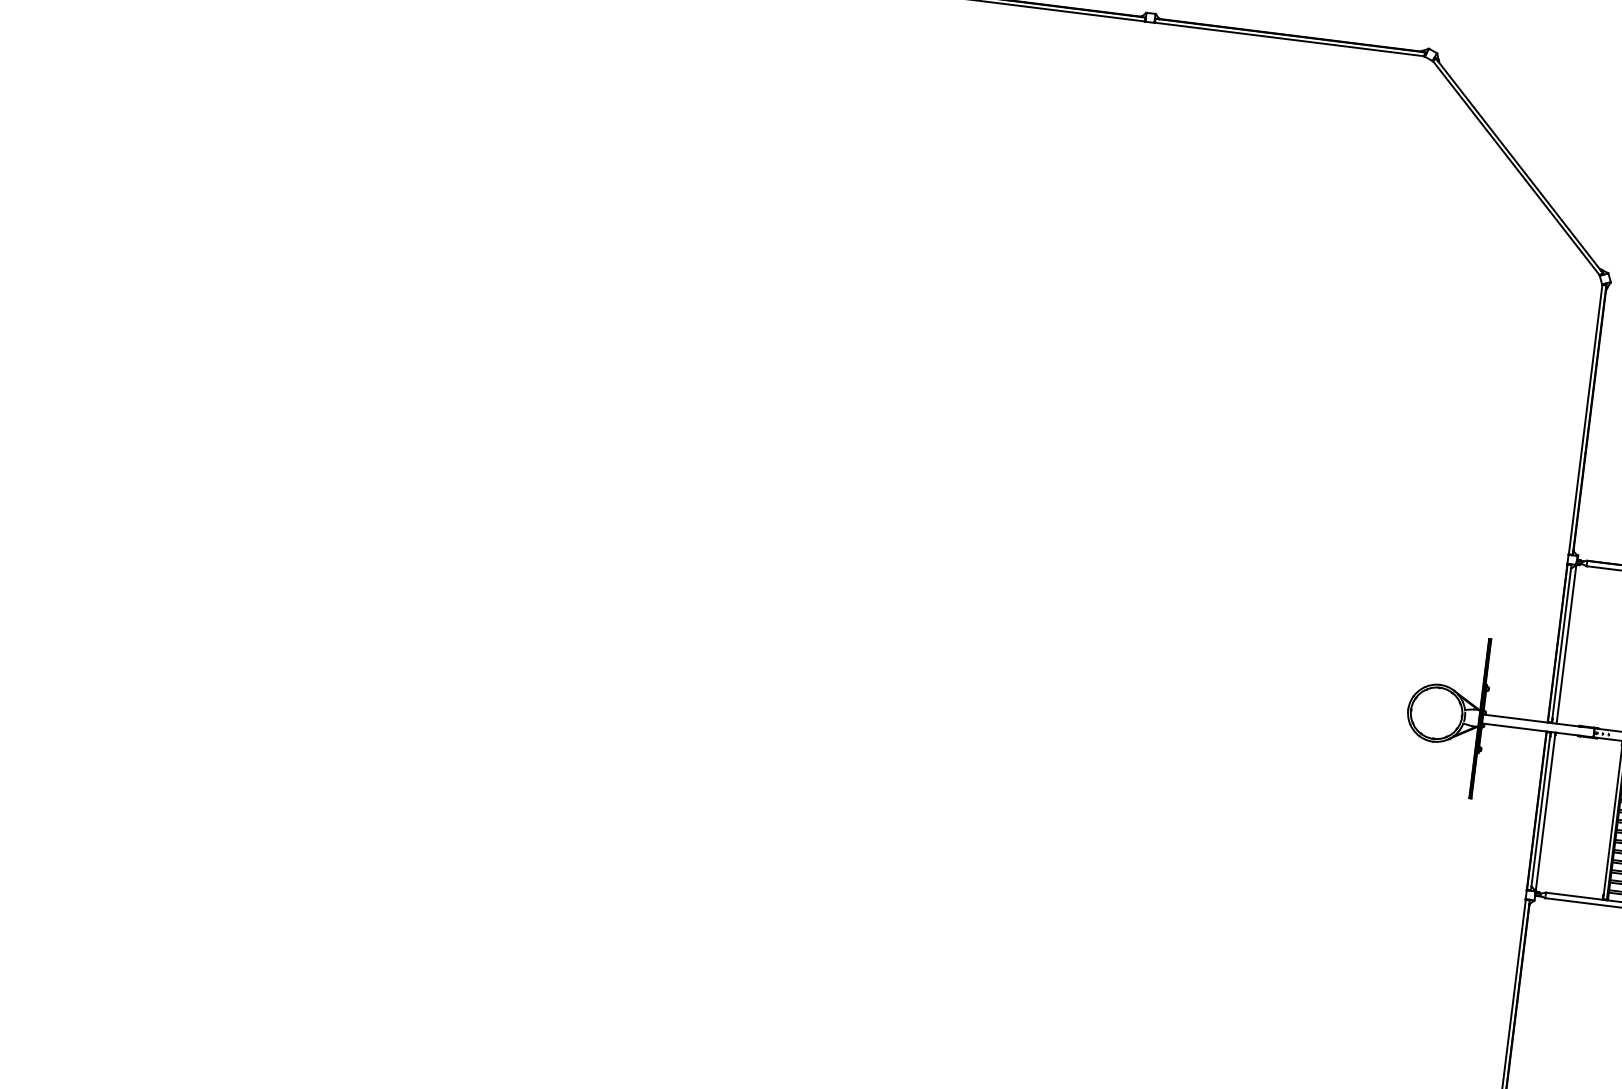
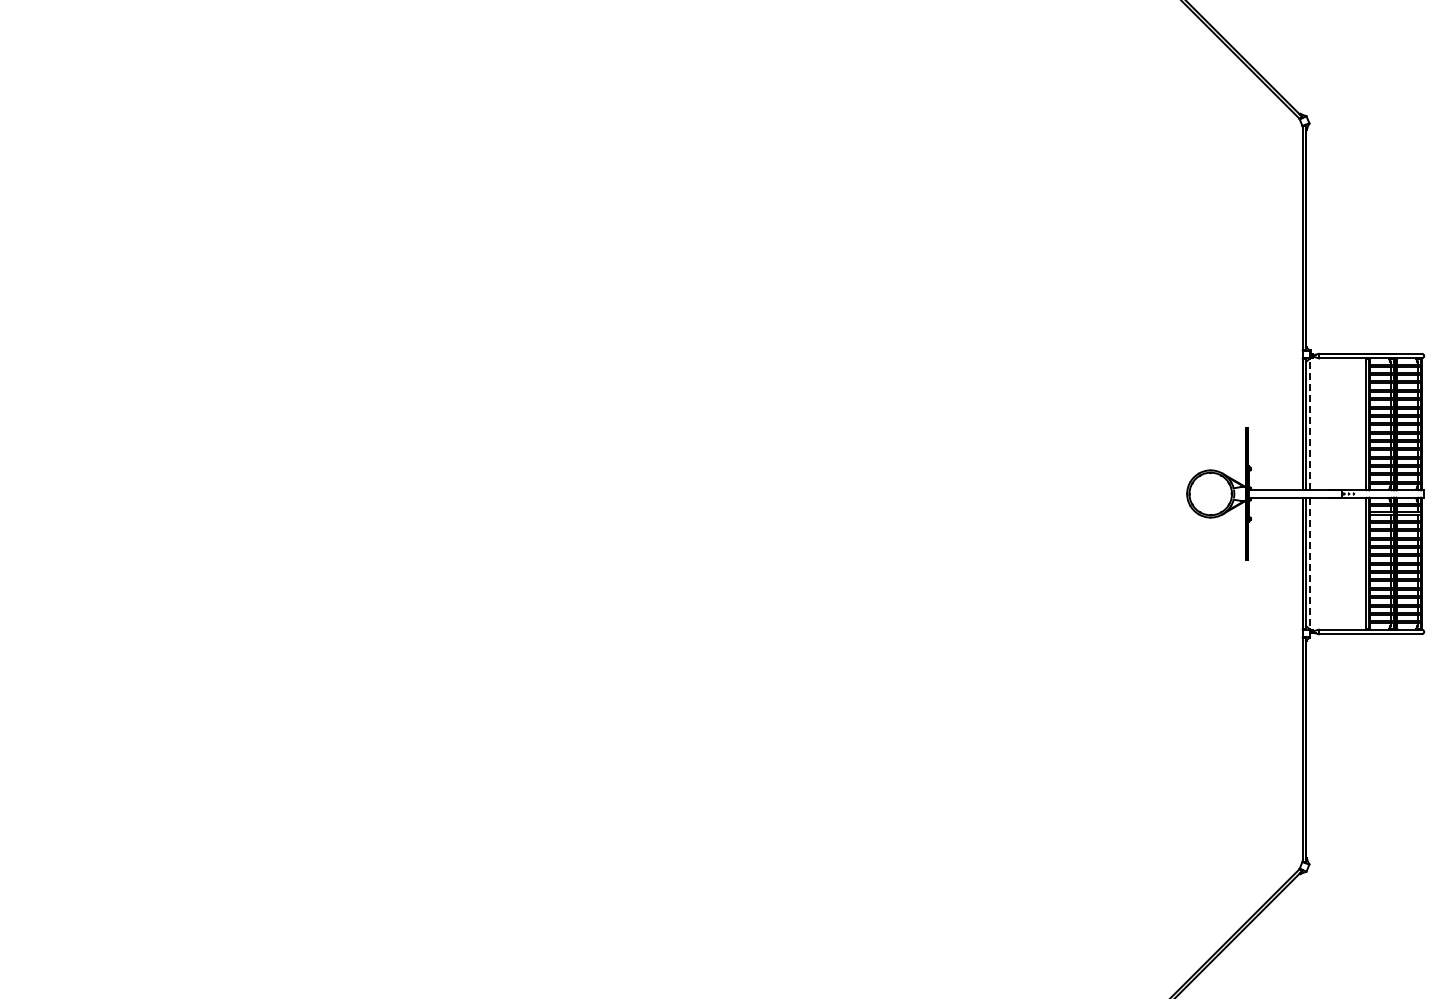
line: (1567, 644) -> (1310, 424), solid -> dashed
line: (1546, 811) -> (1310, 563), solid -> dashed

